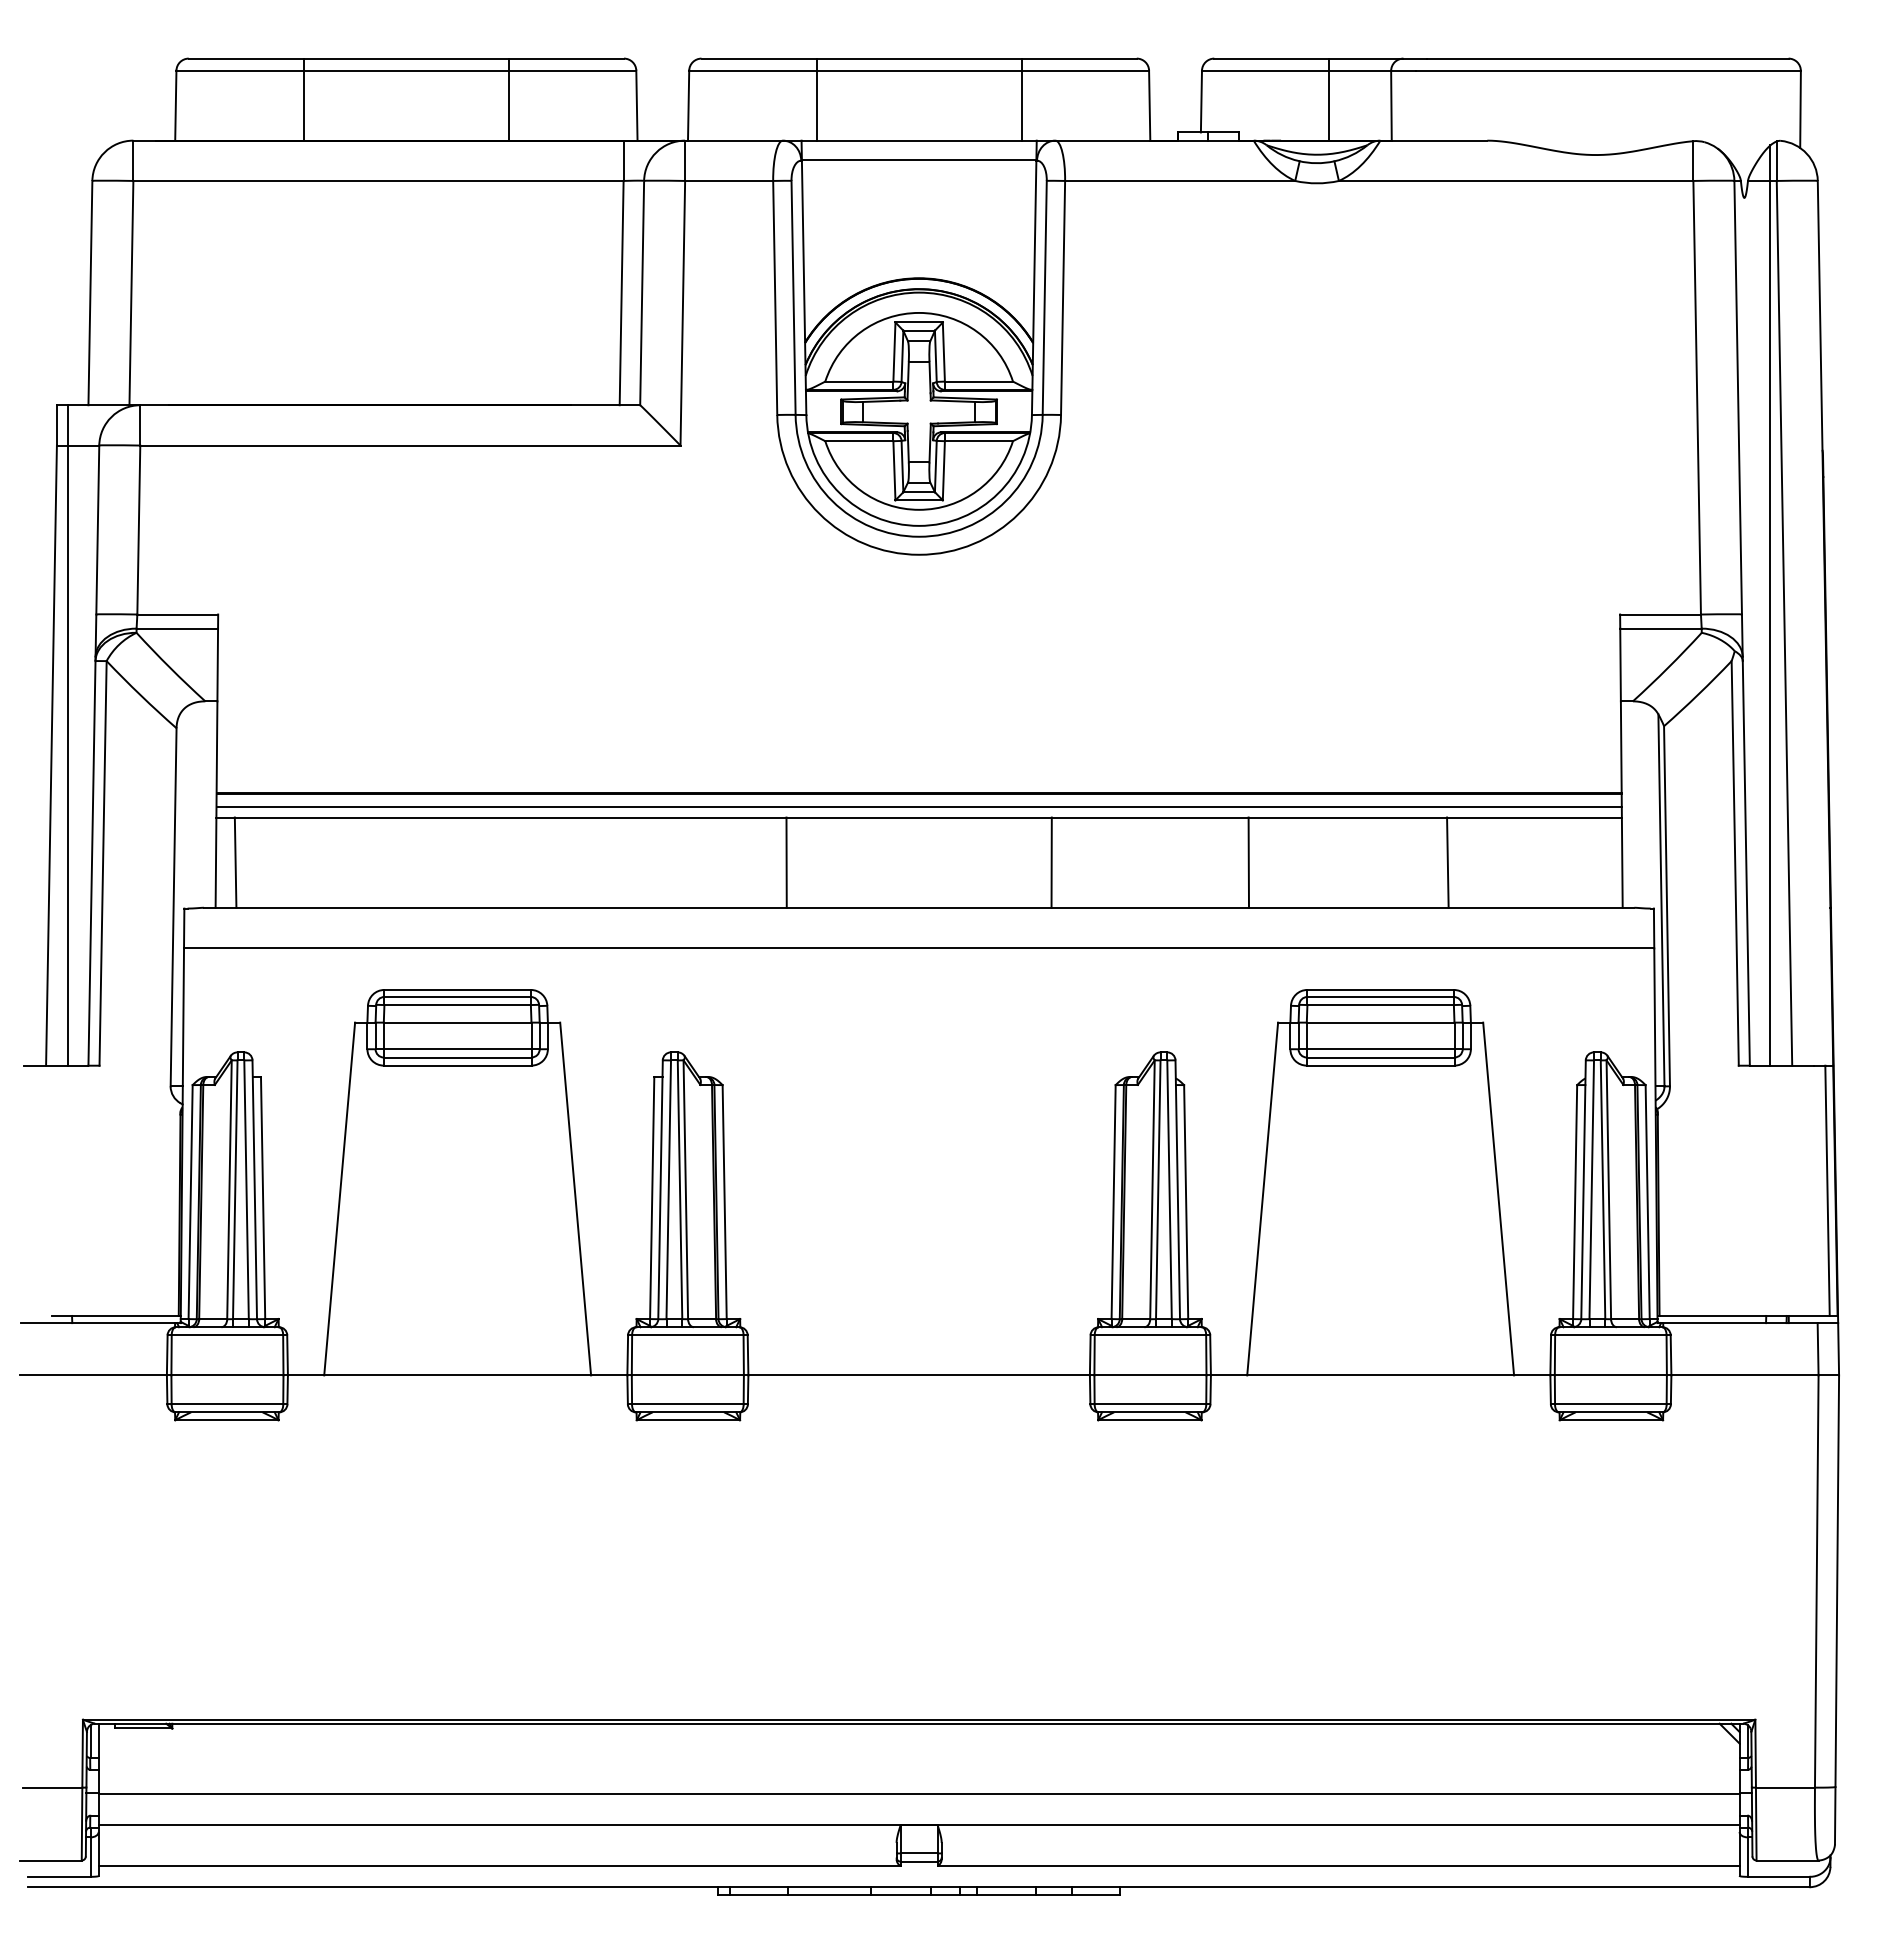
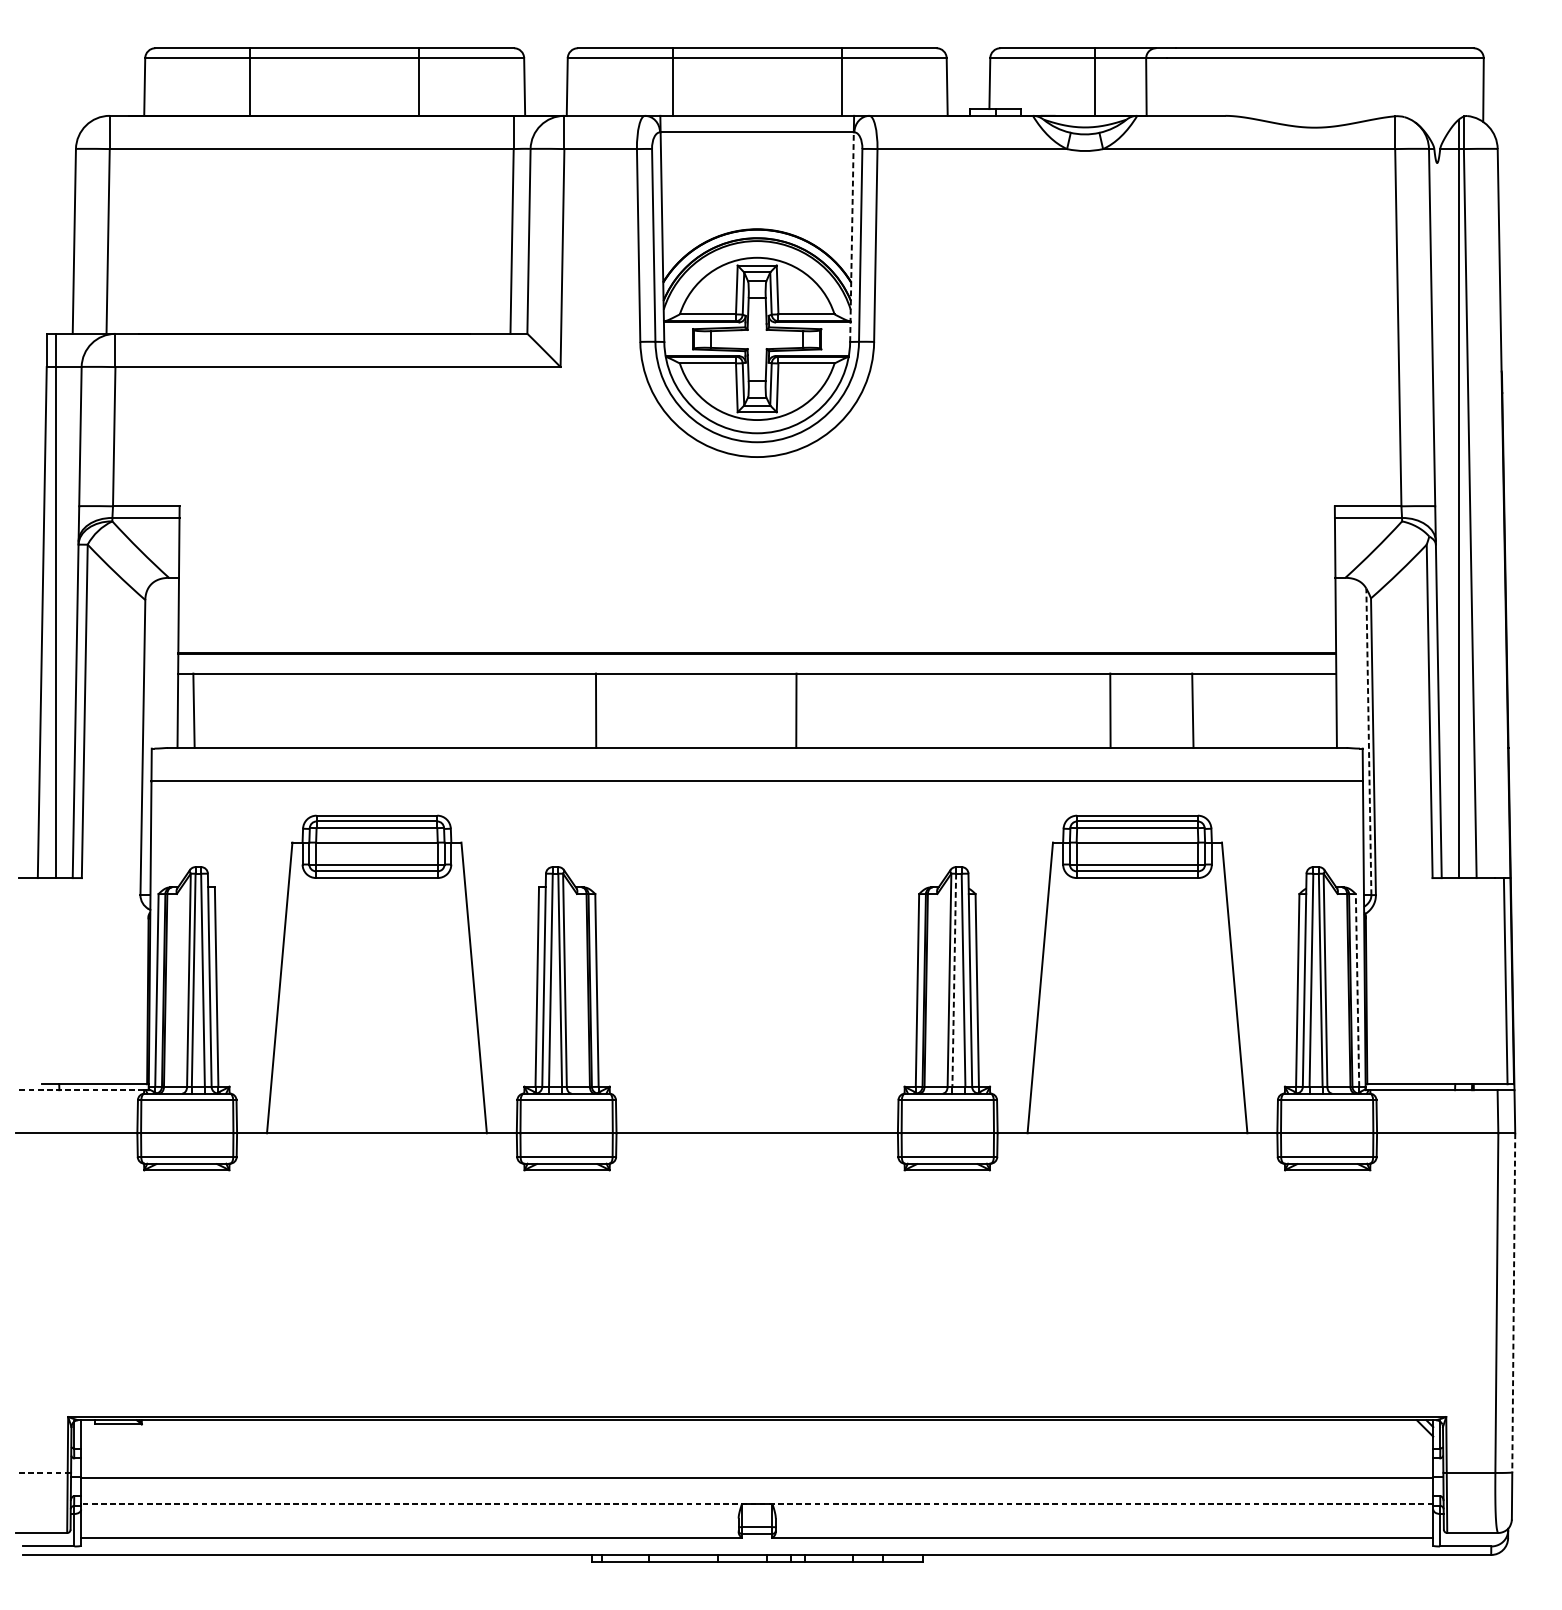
line: (1034, 287) -> (852, 236), solid -> dashed
line: (918, 806) -> (756, 664), removed
line: (786, 862) -> (596, 710), moved
line: (1051, 862) -> (796, 710), moved
line: (1248, 862) -> (1110, 710), moved
line: (1661, 899) -> (1368, 741), solid -> dashed
line: (1158, 1190) -> (954, 980), solid -> dashed
line: (1647, 1201) -> (1357, 989), solid -> dashed
line: (97, 1323) -> (80, 1090), solid -> dashed
line: (1837, 1581) -> (1513, 1303), solid -> dashed
line: (52, 1787) -> (43, 1472), solid -> dashed
line: (918, 1825) -> (756, 1504), solid -> dashed

